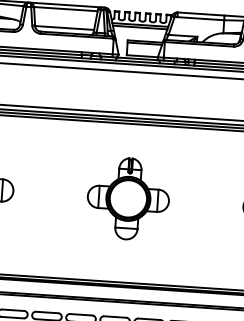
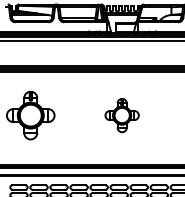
part: (127, 198) -> (121, 115), size x0.7

